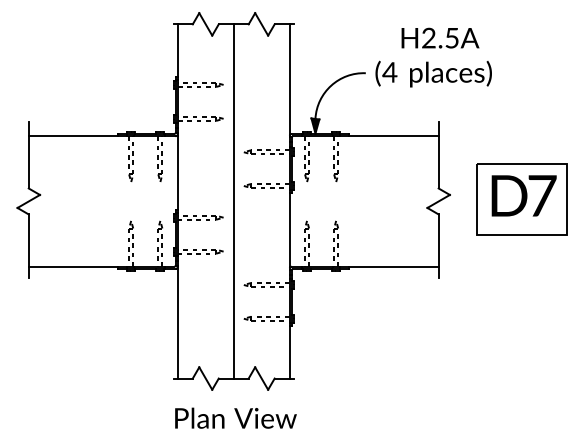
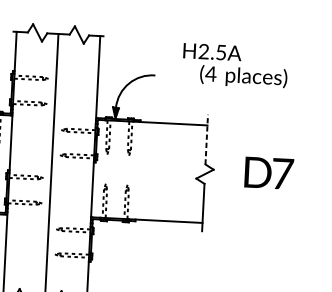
text: (433, 73) -> (243, 76), moved
line: (438, 154) -> (206, 139), solid -> dashed
part: (521, 199) -> (267, 175), removed

